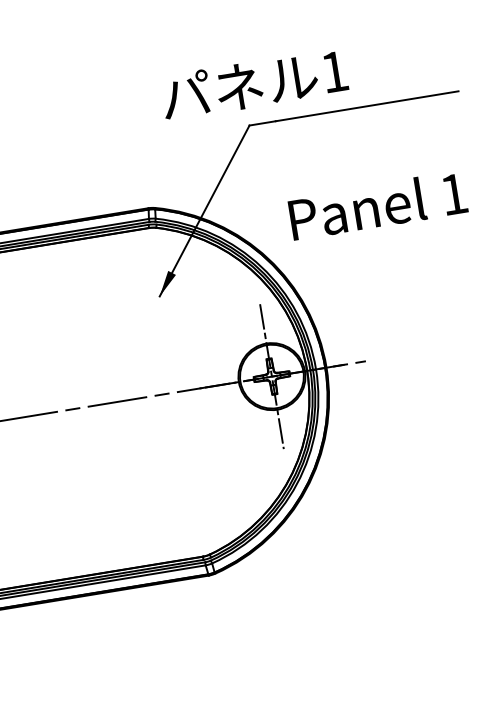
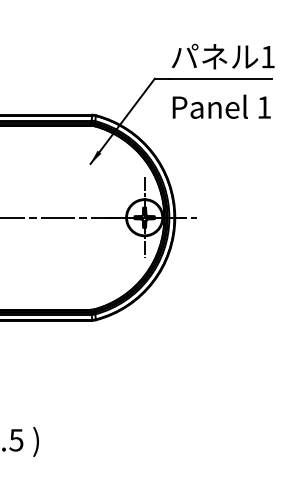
text: (253, 84) -> (222, 56), moved
text: (377, 205) -> (221, 106), moved

